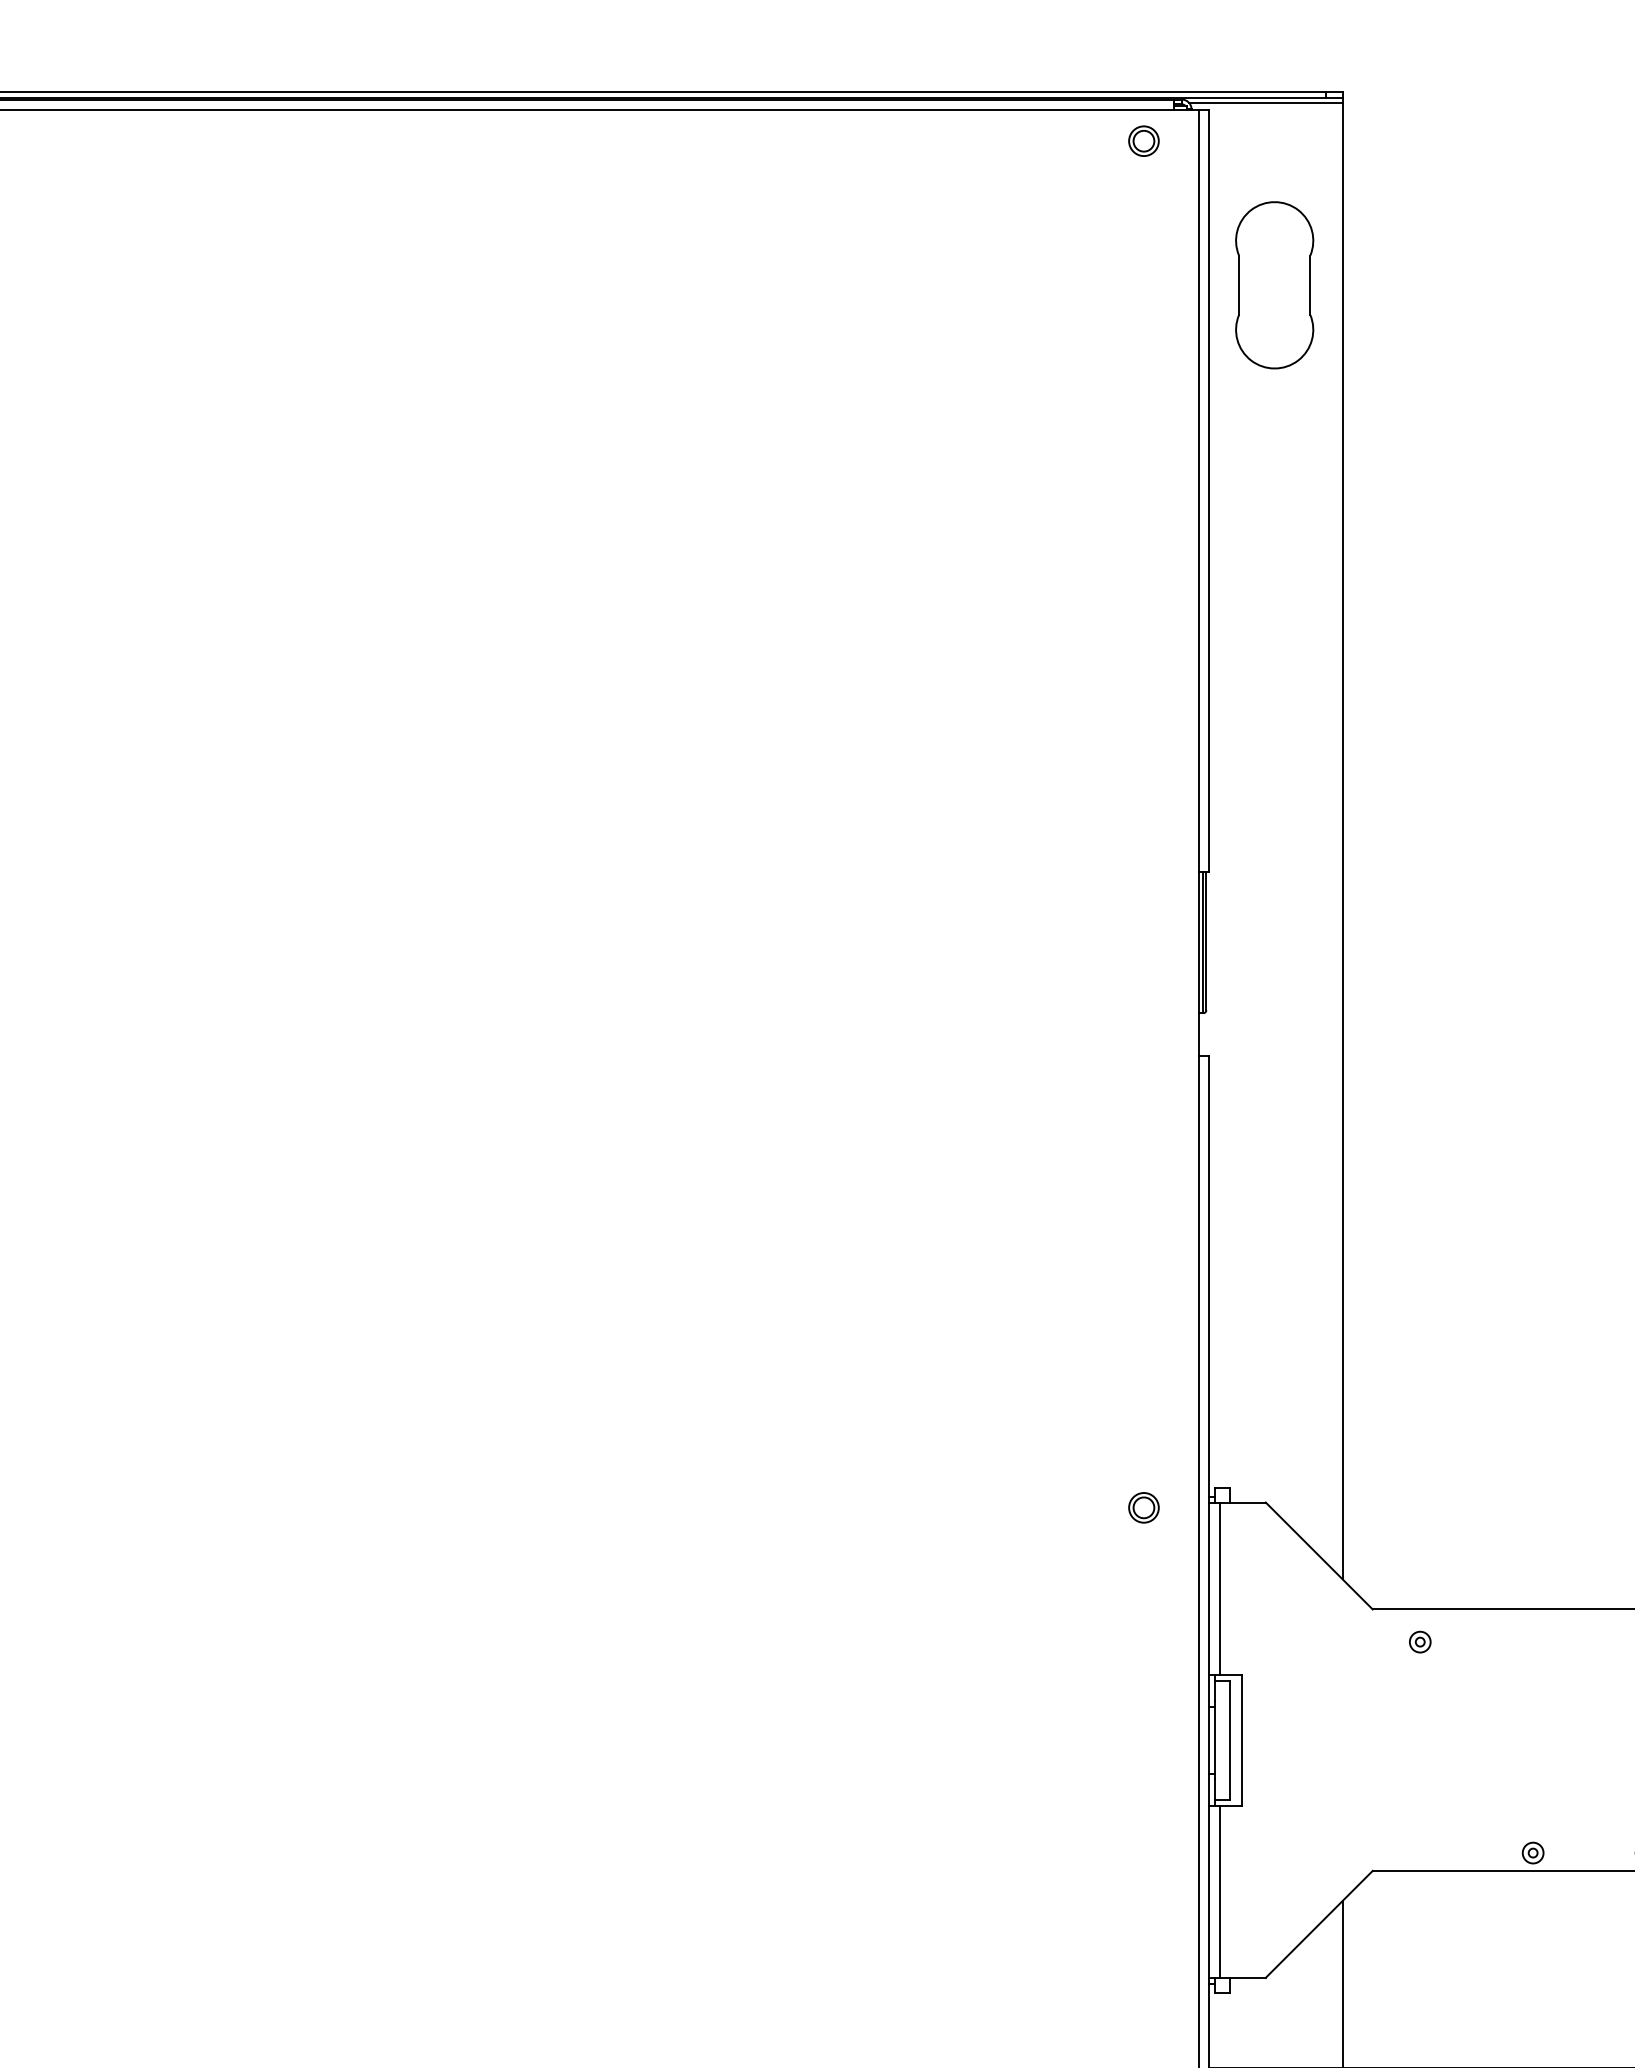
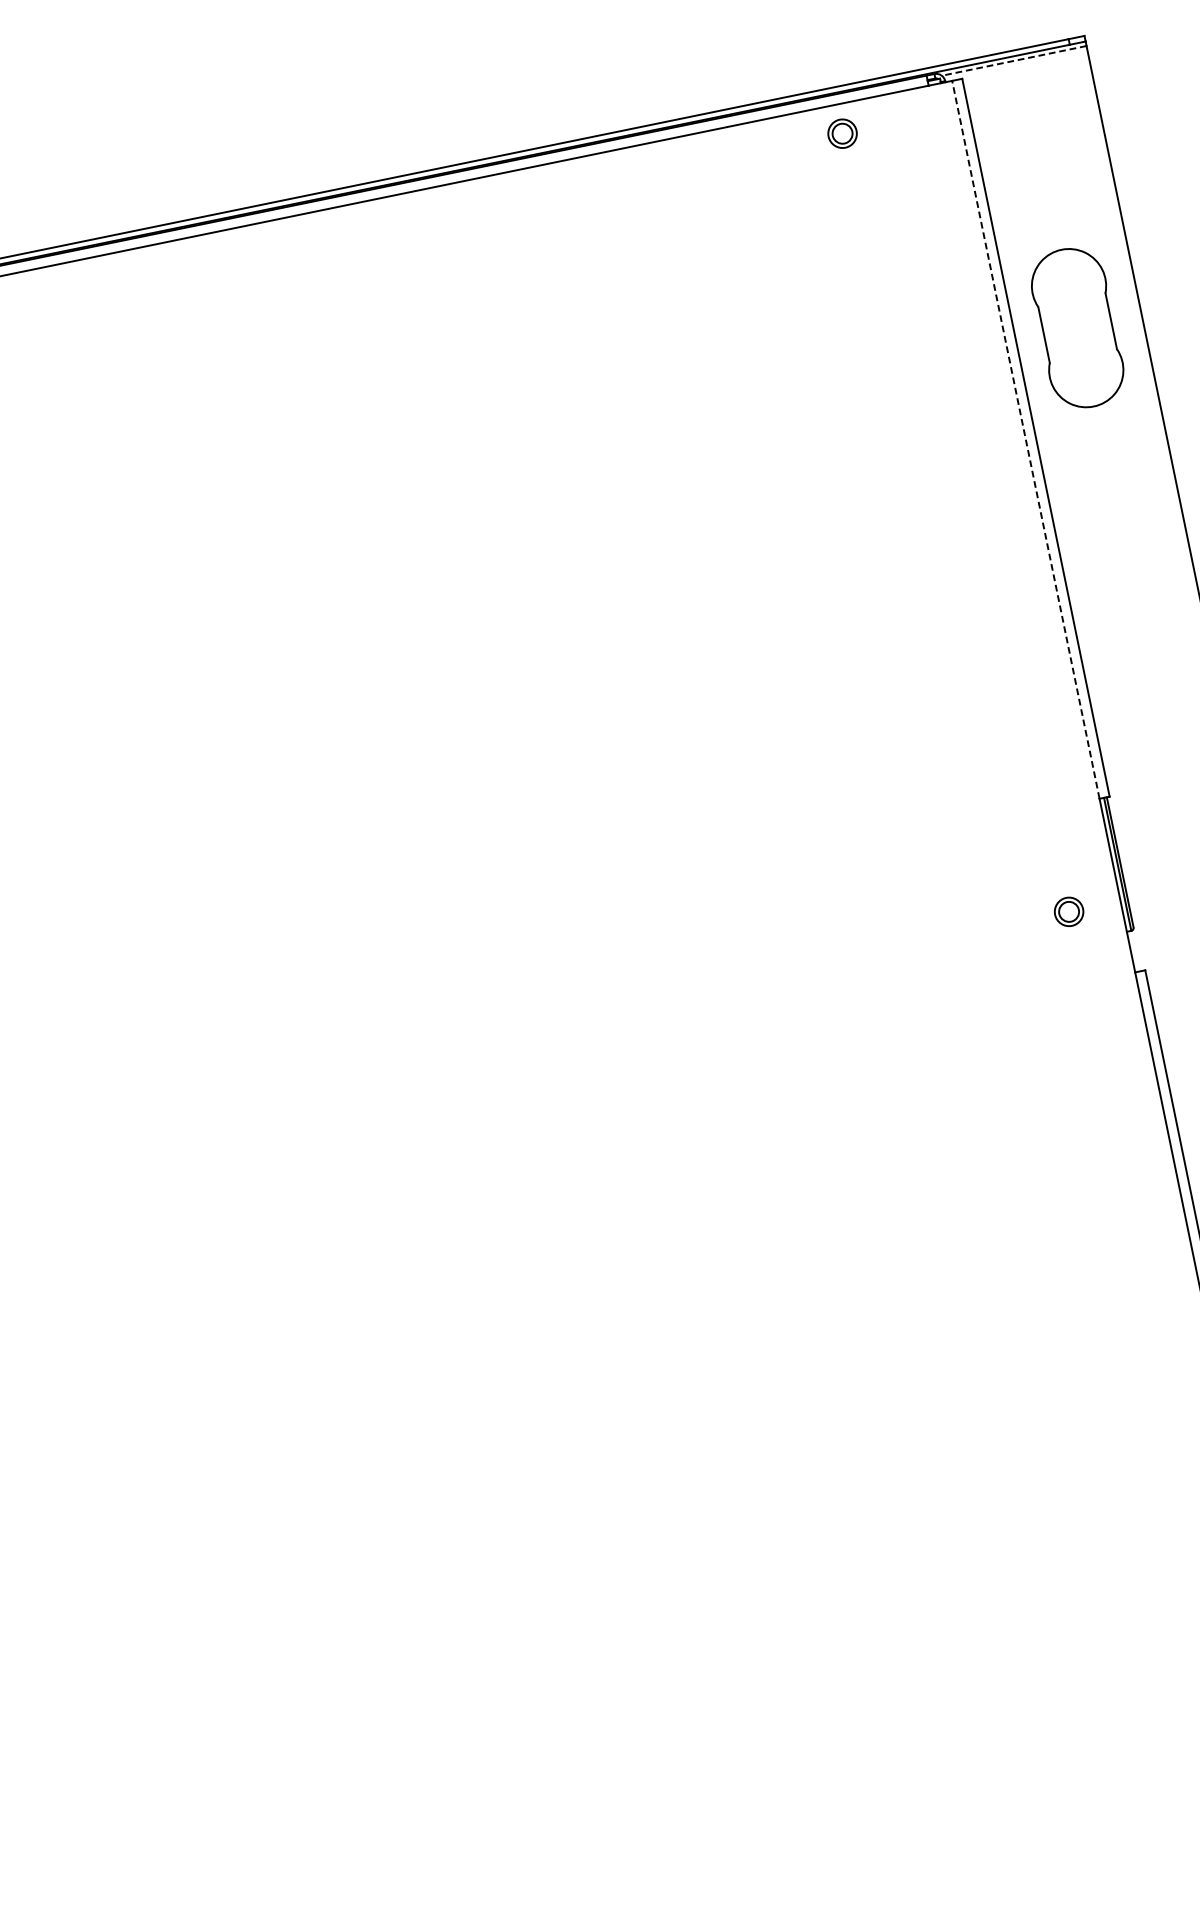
line: (1265, 102) -> (1013, 60), solid -> dashed
part: (1143, 140) -> (841, 133), moved
part: (1274, 285) -> (1077, 328), moved
line: (1198, 491) -> (1025, 440), solid -> dashed
part: (1143, 1507) -> (1068, 911), moved

